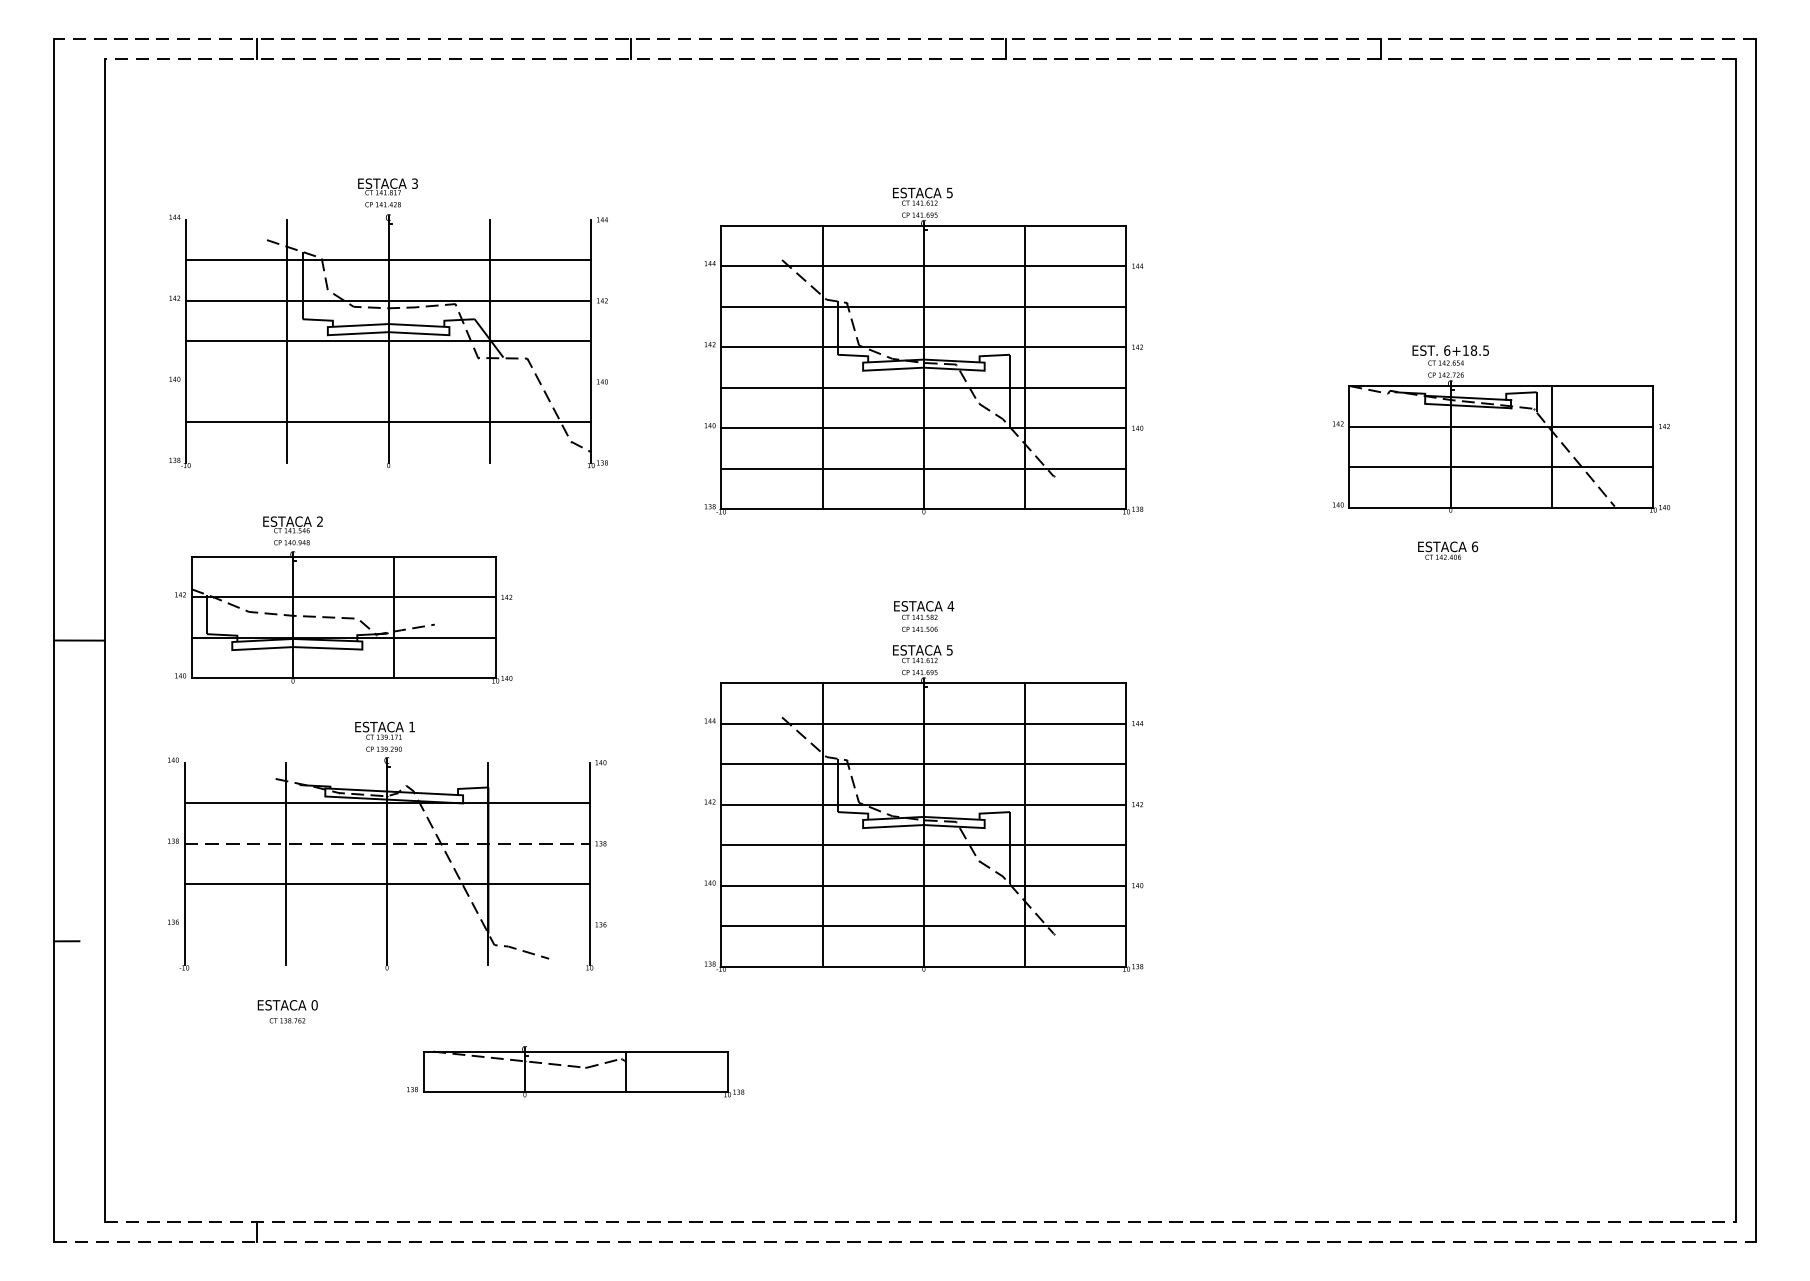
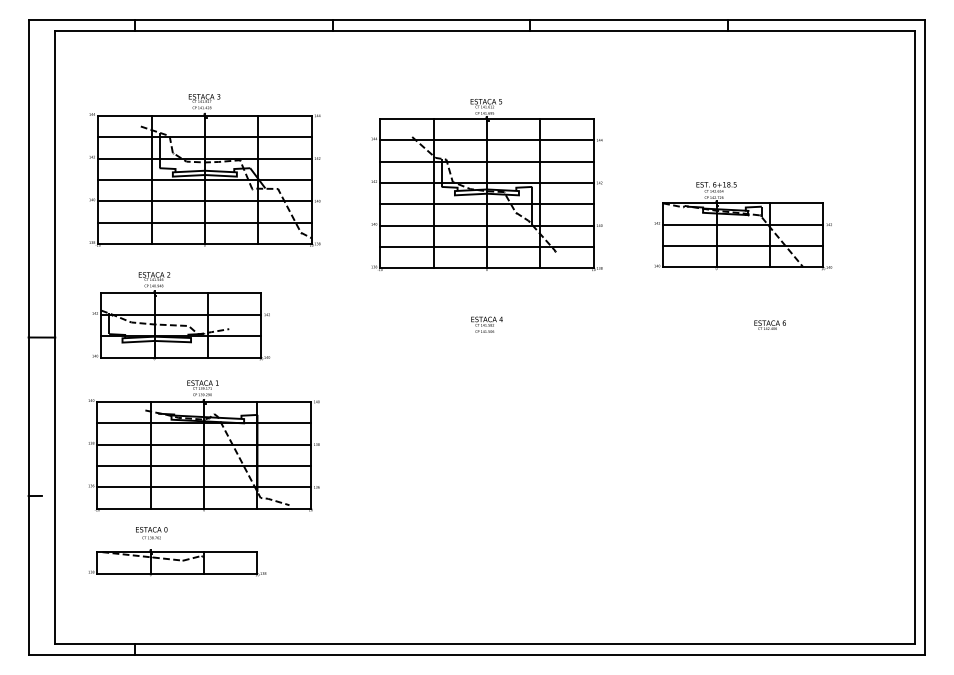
line: (904, 38) -> (476, 20), dashed -> solid
line: (921, 59) -> (485, 31), dashed -> solid
line: (387, 219) -> (204, 115), added
line: (387, 382) -> (204, 201), added
part: (1501, 429) -> (743, 226), moved
line: (387, 462) -> (204, 243), added
text: (1446, 549) -> (769, 324), moved
line: (385, 761) -> (203, 401), added
part: (923, 807) -> (486, 425), removed
line: (387, 843) -> (204, 444), dashed -> solid
line: (385, 925) -> (203, 487), added
line: (385, 965) -> (203, 508), added
part: (575, 1071) -> (177, 562), moved
line: (921, 1221) -> (485, 643), dashed -> solid
line: (905, 1242) -> (477, 654), dashed -> solid

